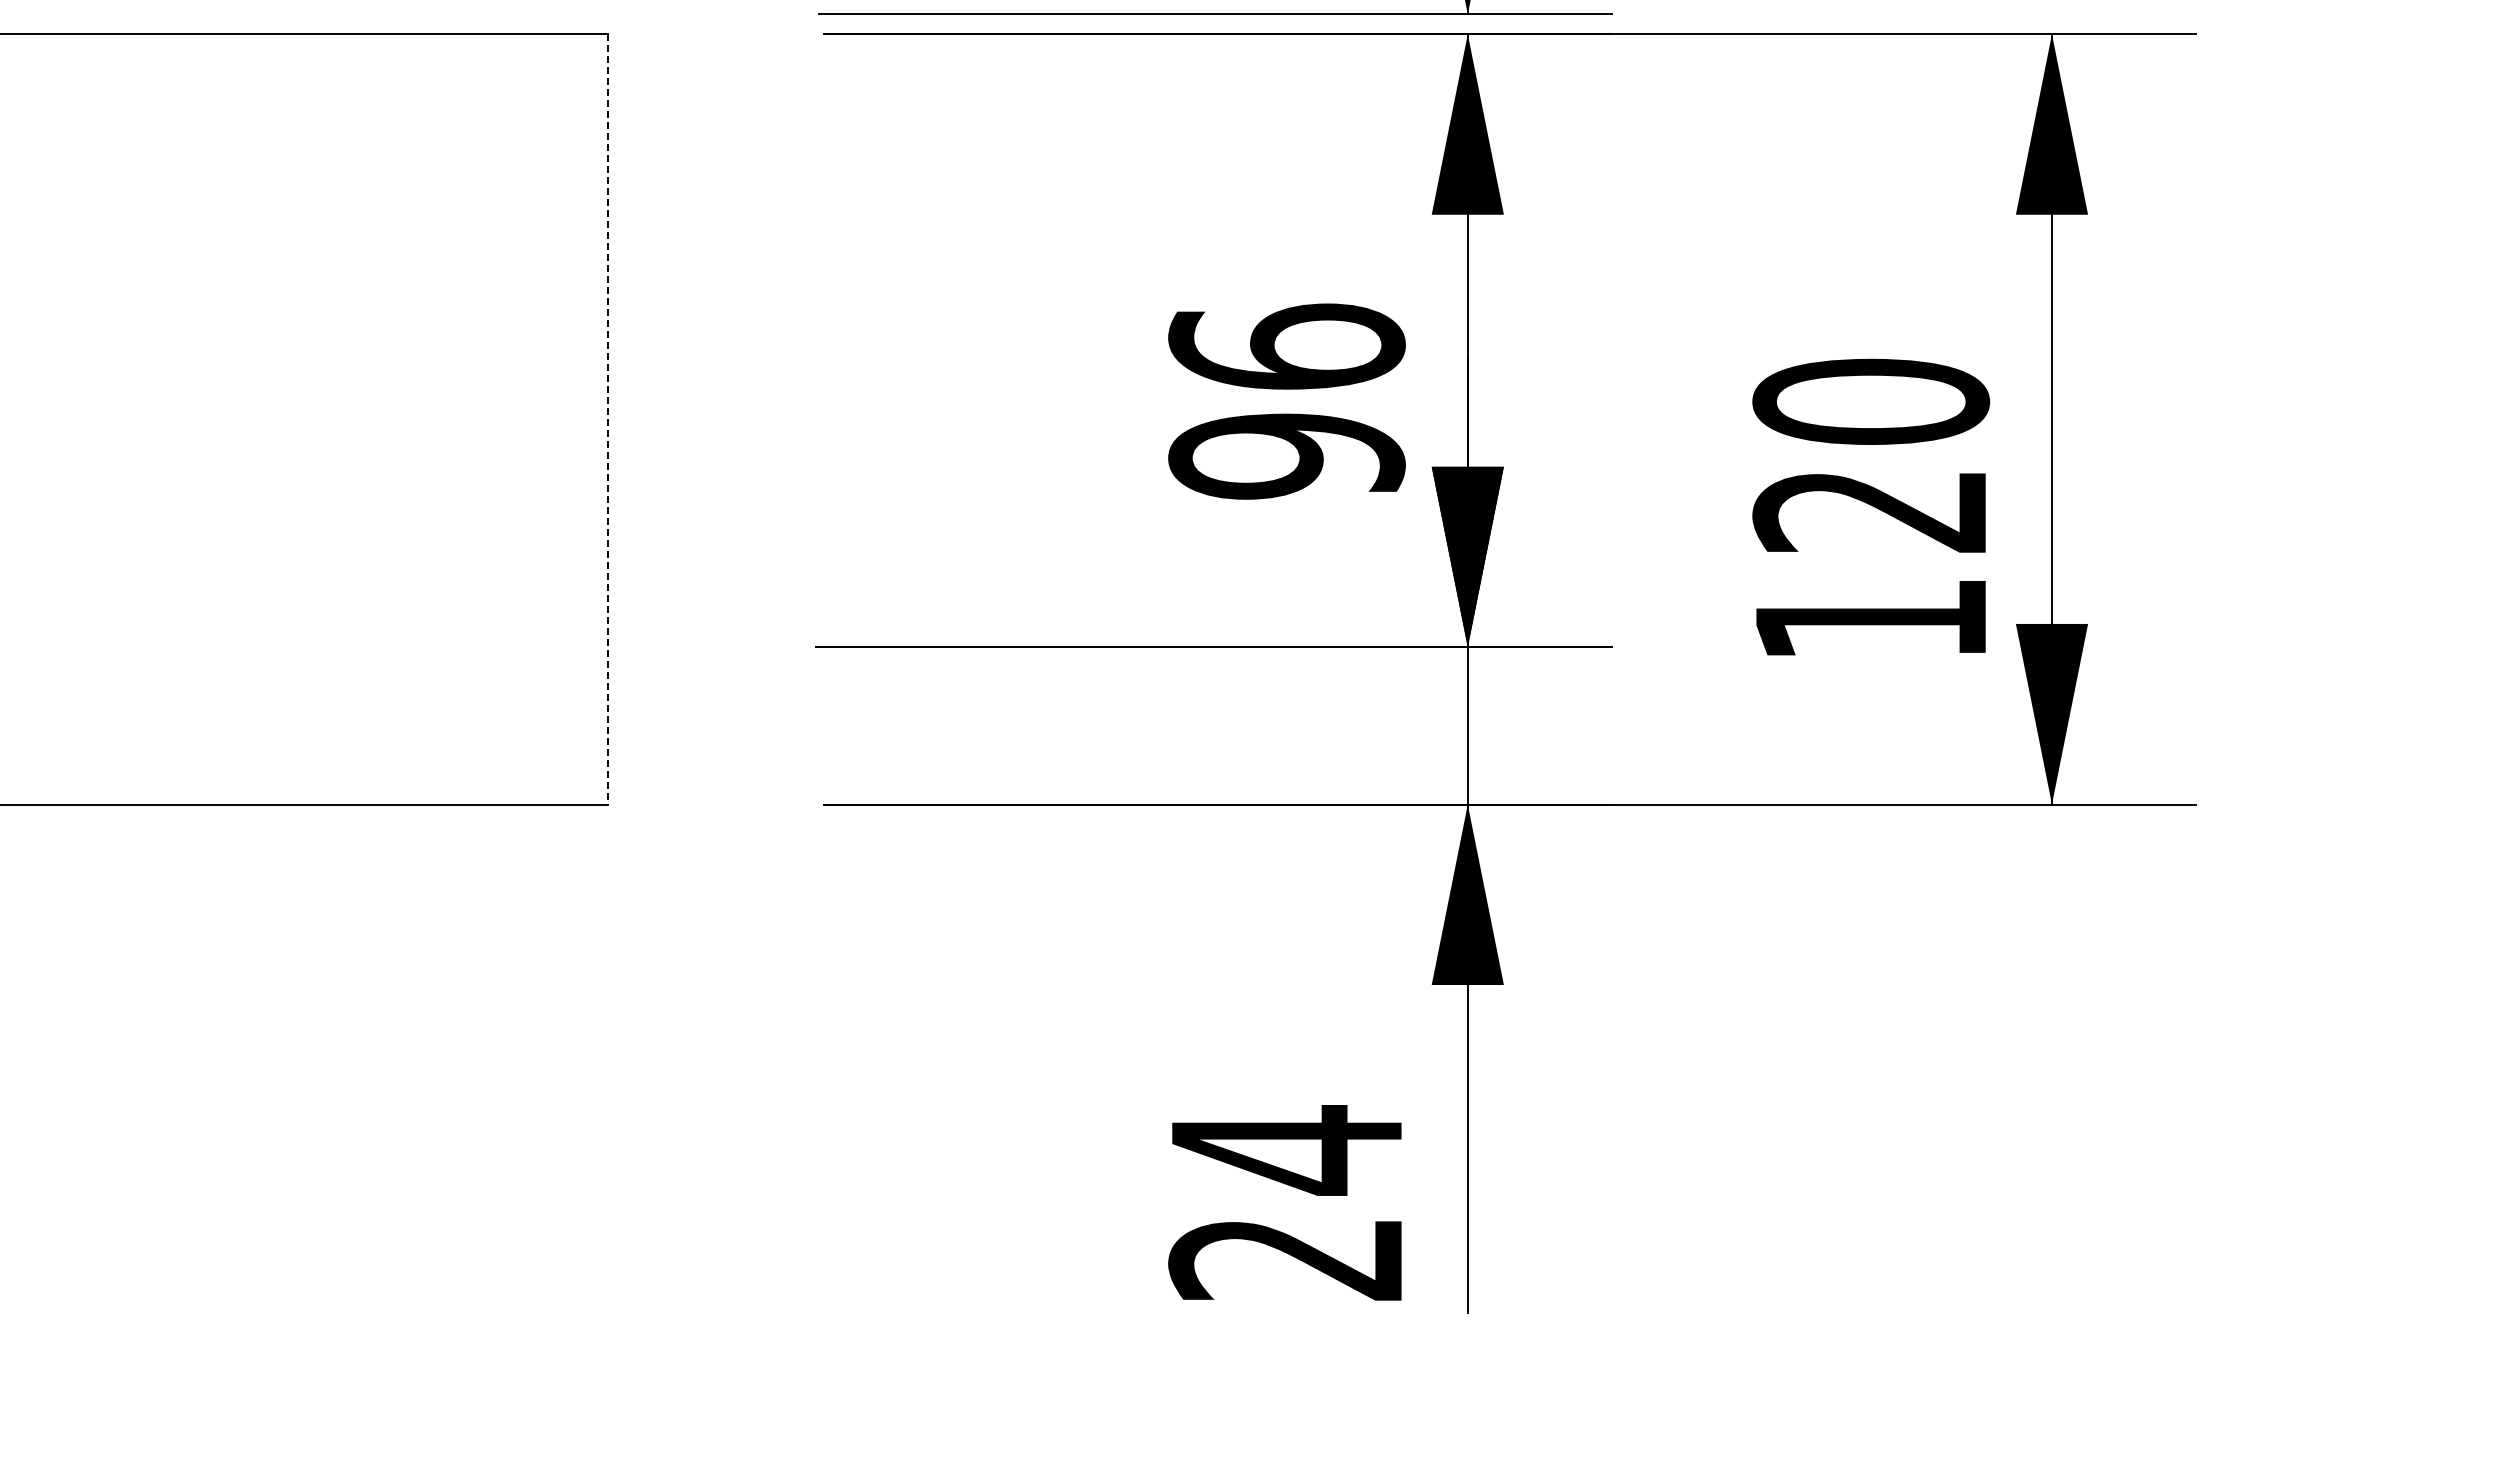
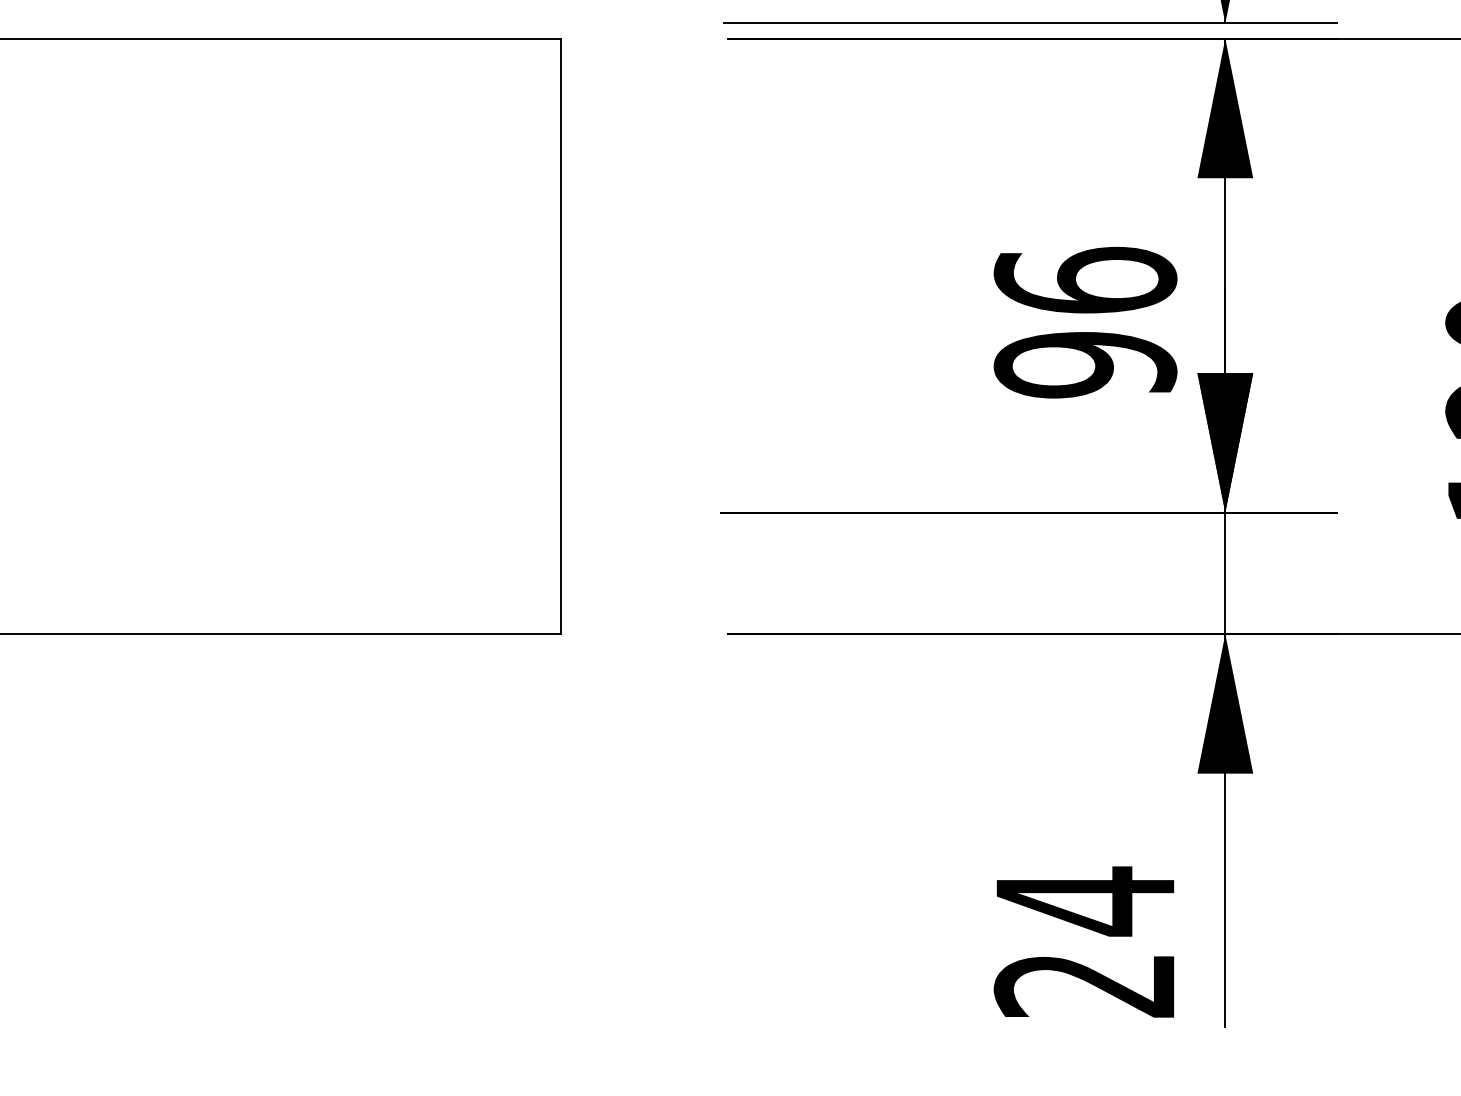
line: (607, 419) -> (560, 336), dashed -> solid

